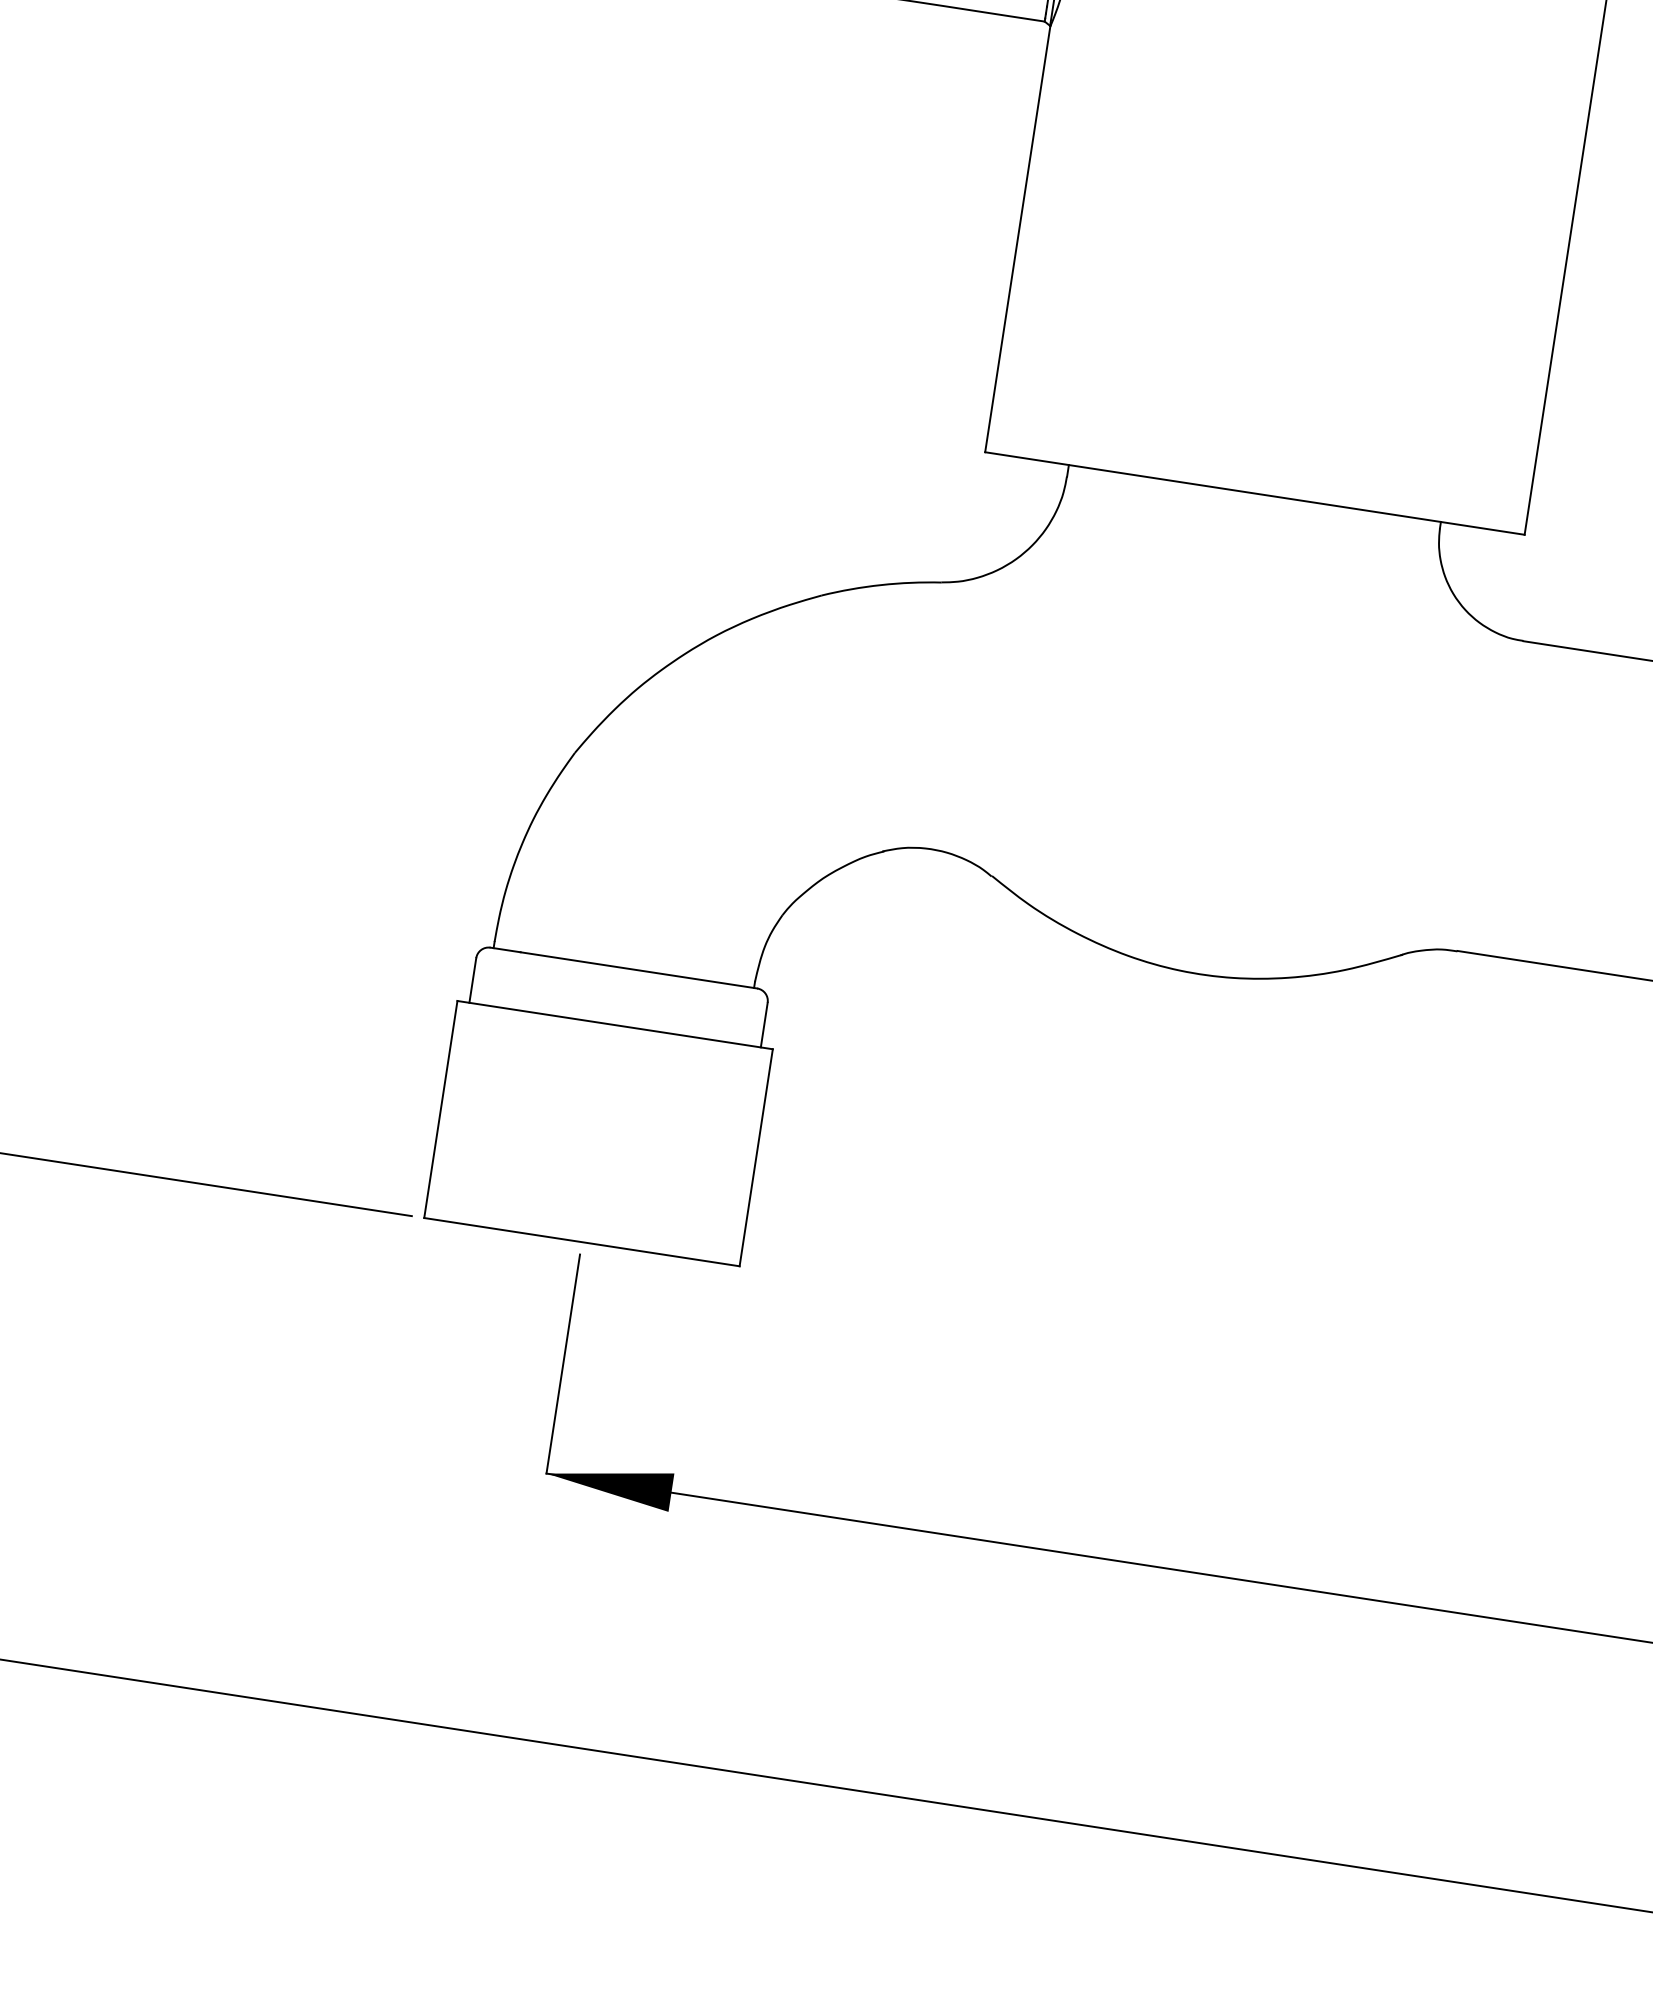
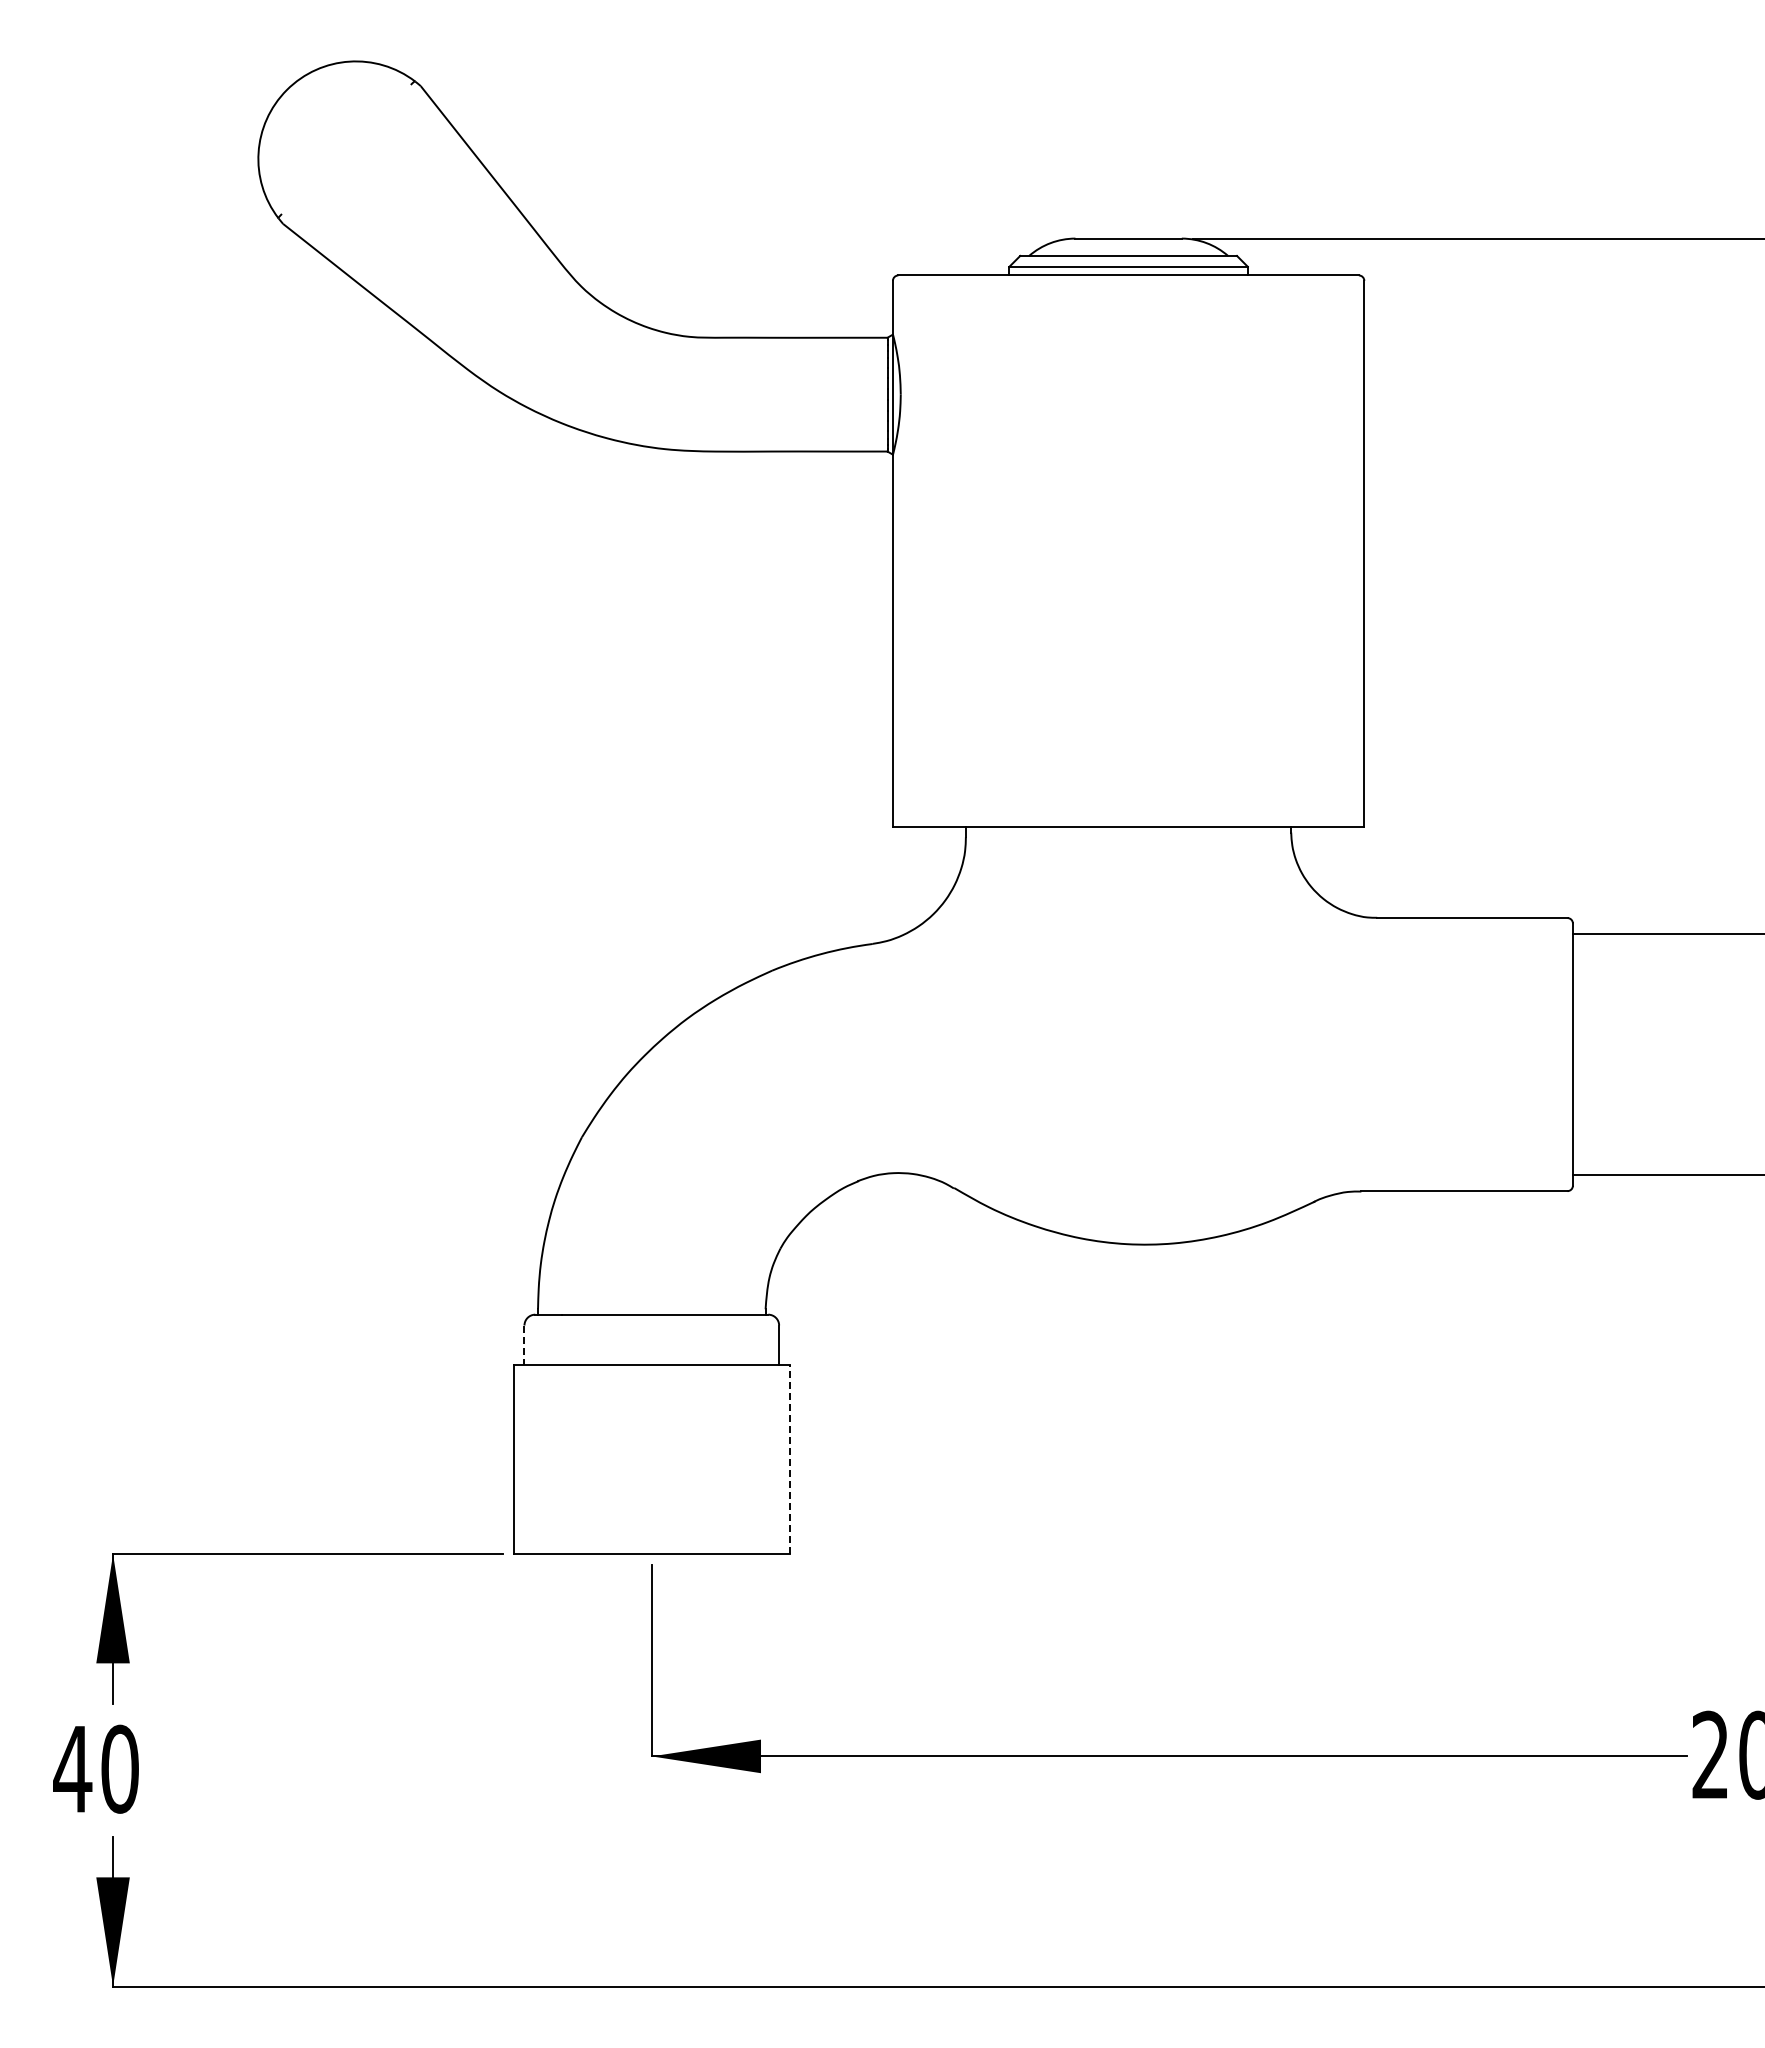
line: (472, 981) -> (524, 1345), solid -> dashed
line: (756, 1157) -> (789, 1459), solid -> dashed

